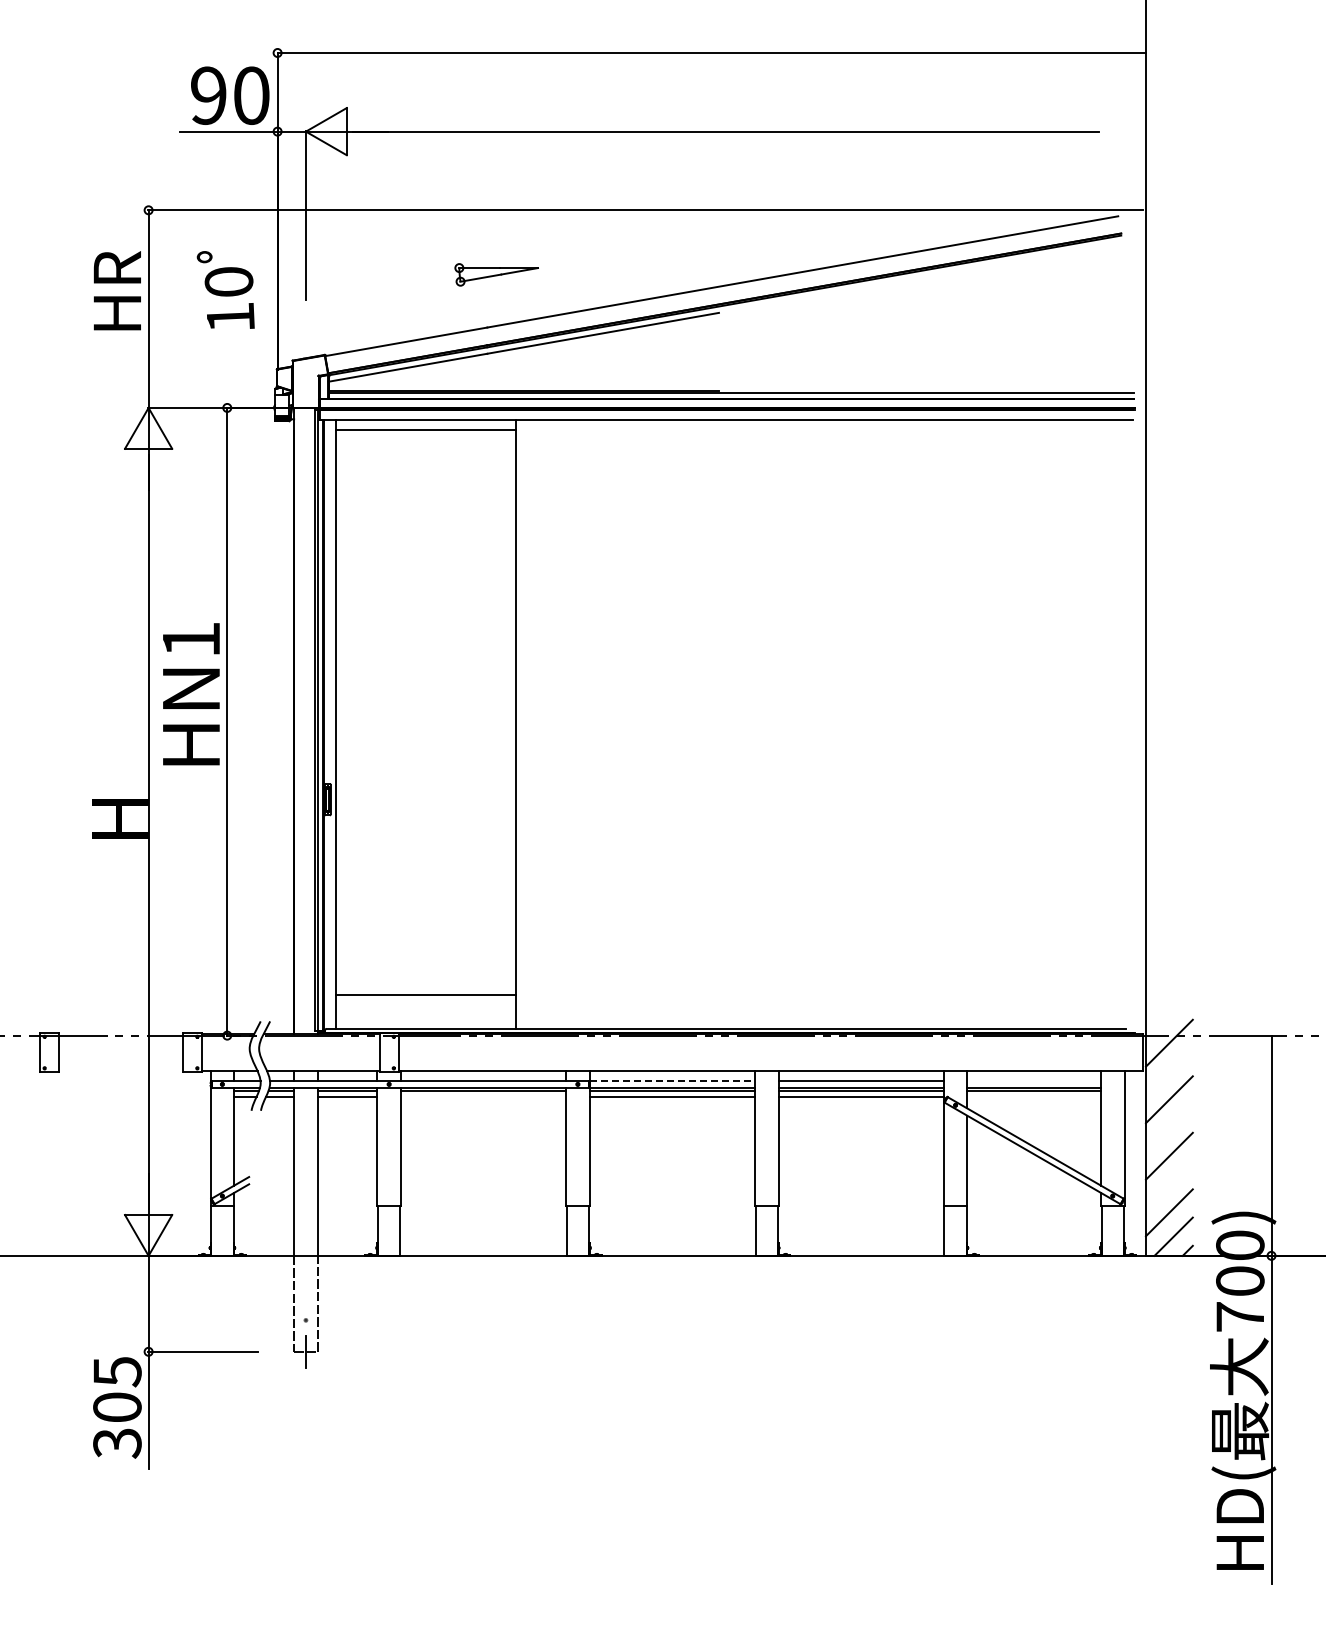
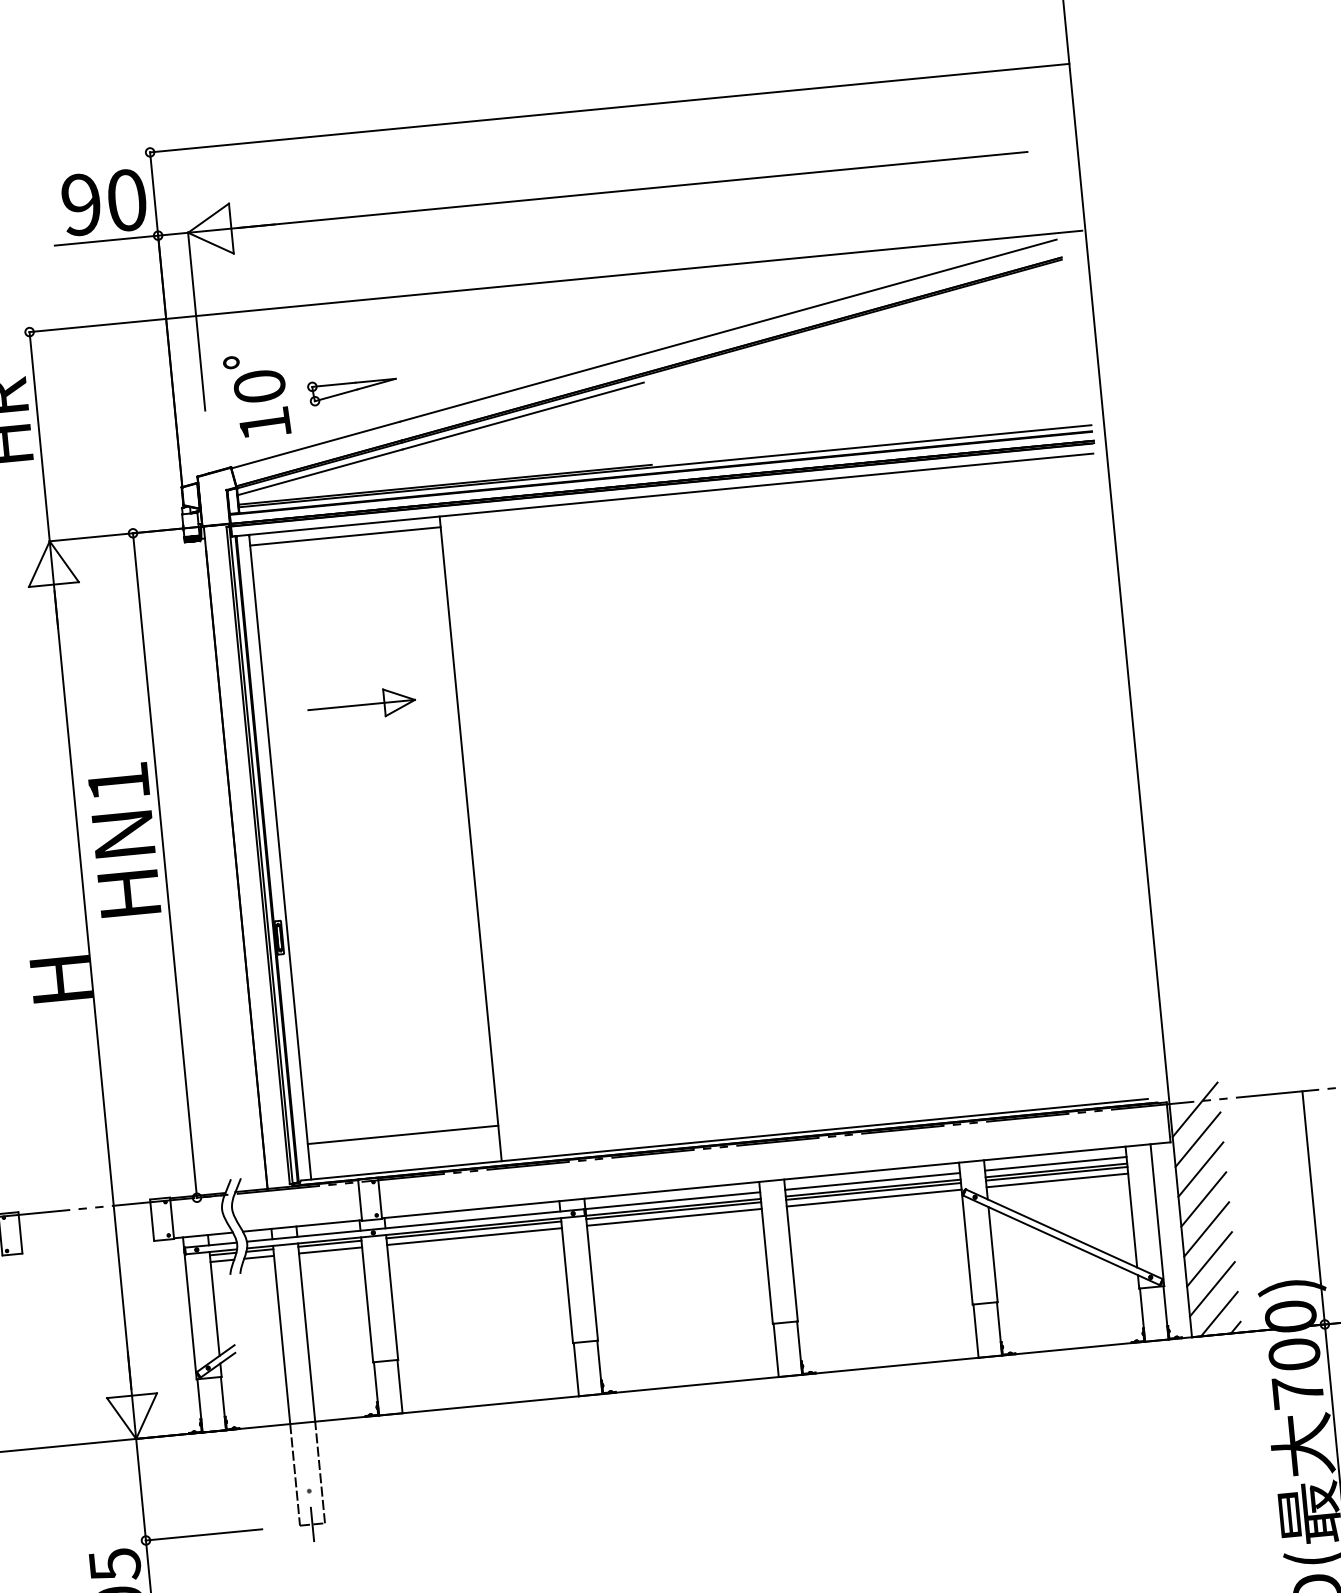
part: (496, 274) -> (352, 389), moved
text: (225, 289) -> (256, 394), moved
part: (425, 588) -> (361, 704), added
line: (1168, 1071) -> (1197, 1139), added
line: (672, 1081) -> (672, 1200), dashed -> solid
line: (1033, 1081) -> (1055, 1164), added
line: (483, 1096) -> (474, 1236), added
line: (1033, 1096) -> (1056, 1180), added
line: (1168, 1127) -> (1202, 1199), added
line: (1168, 1184) -> (1208, 1259), added

